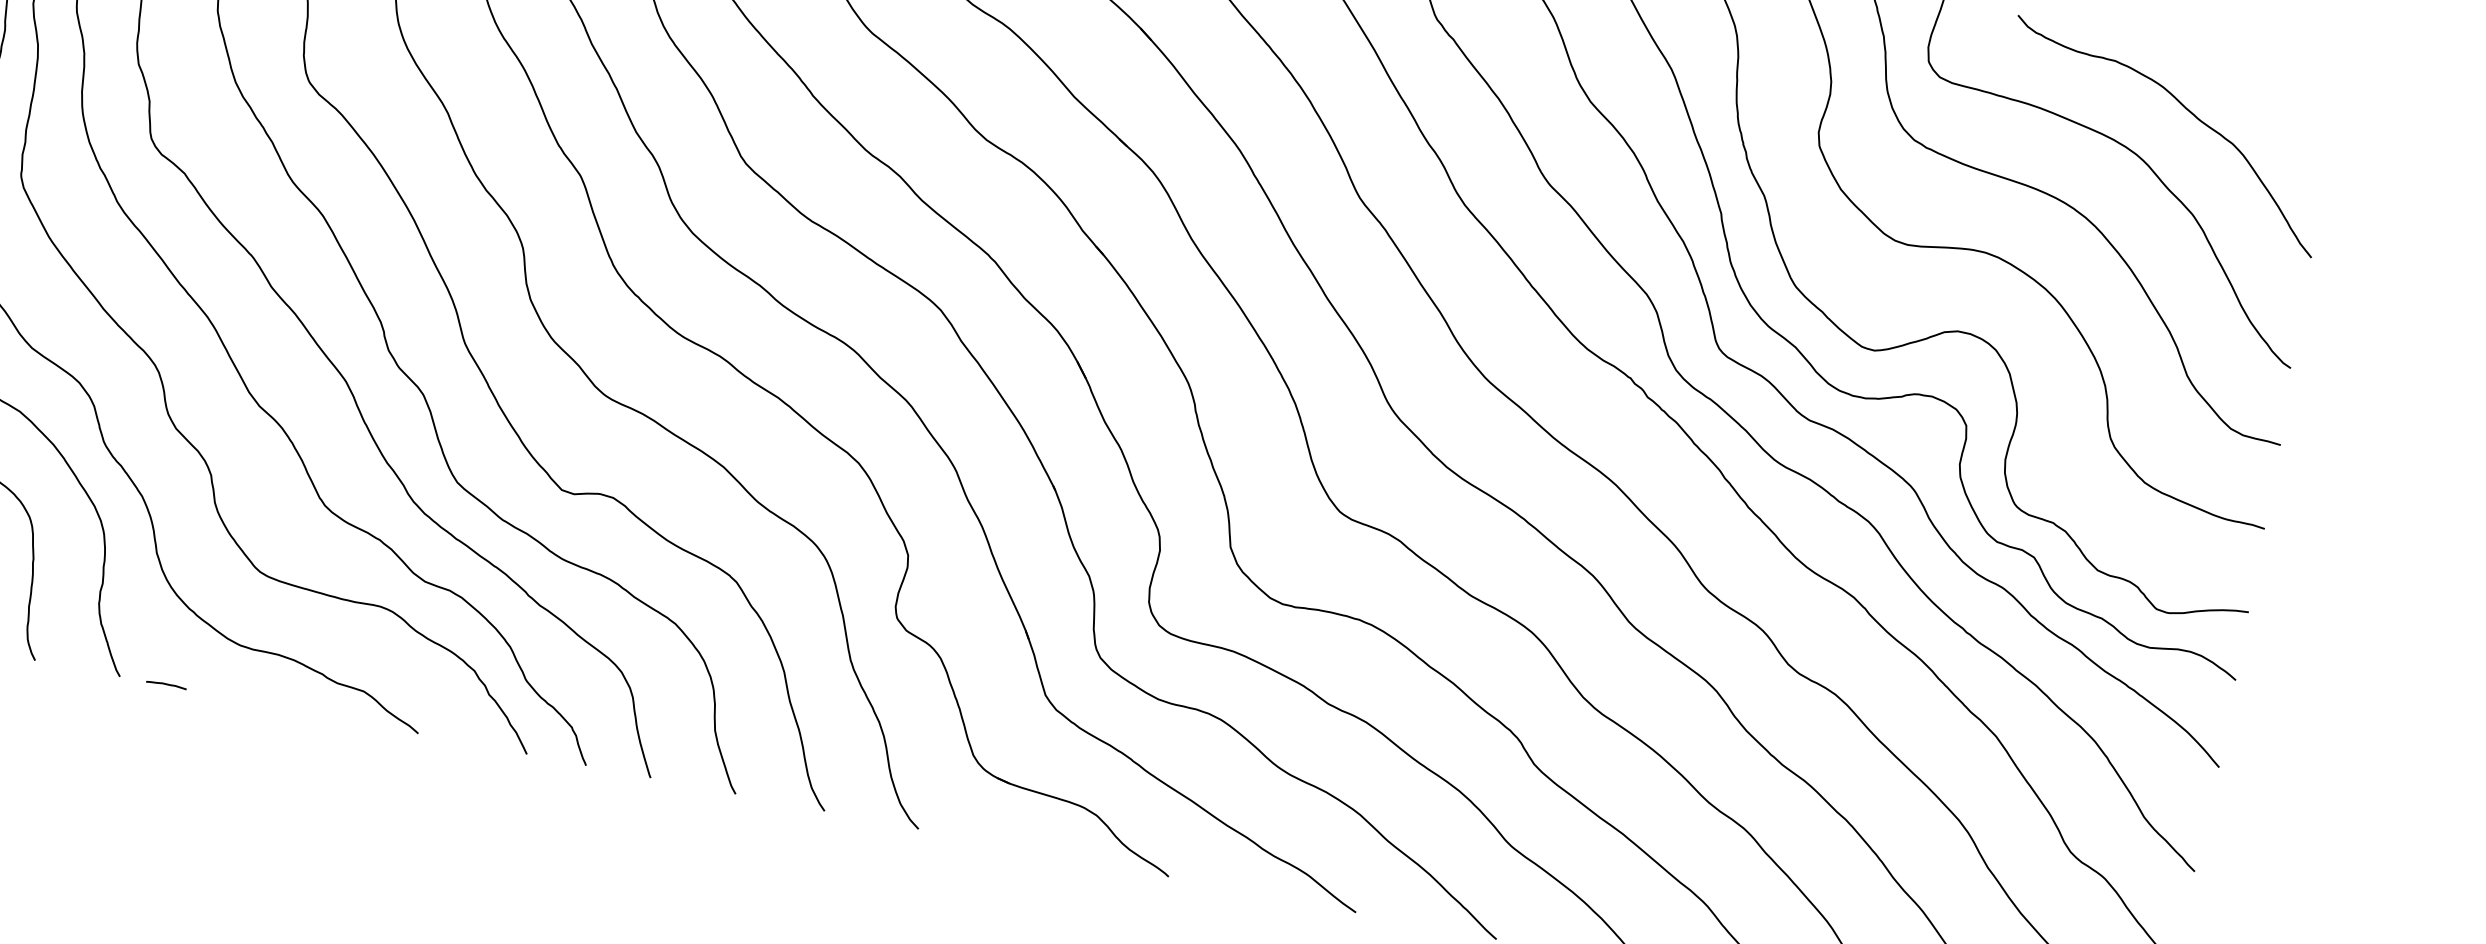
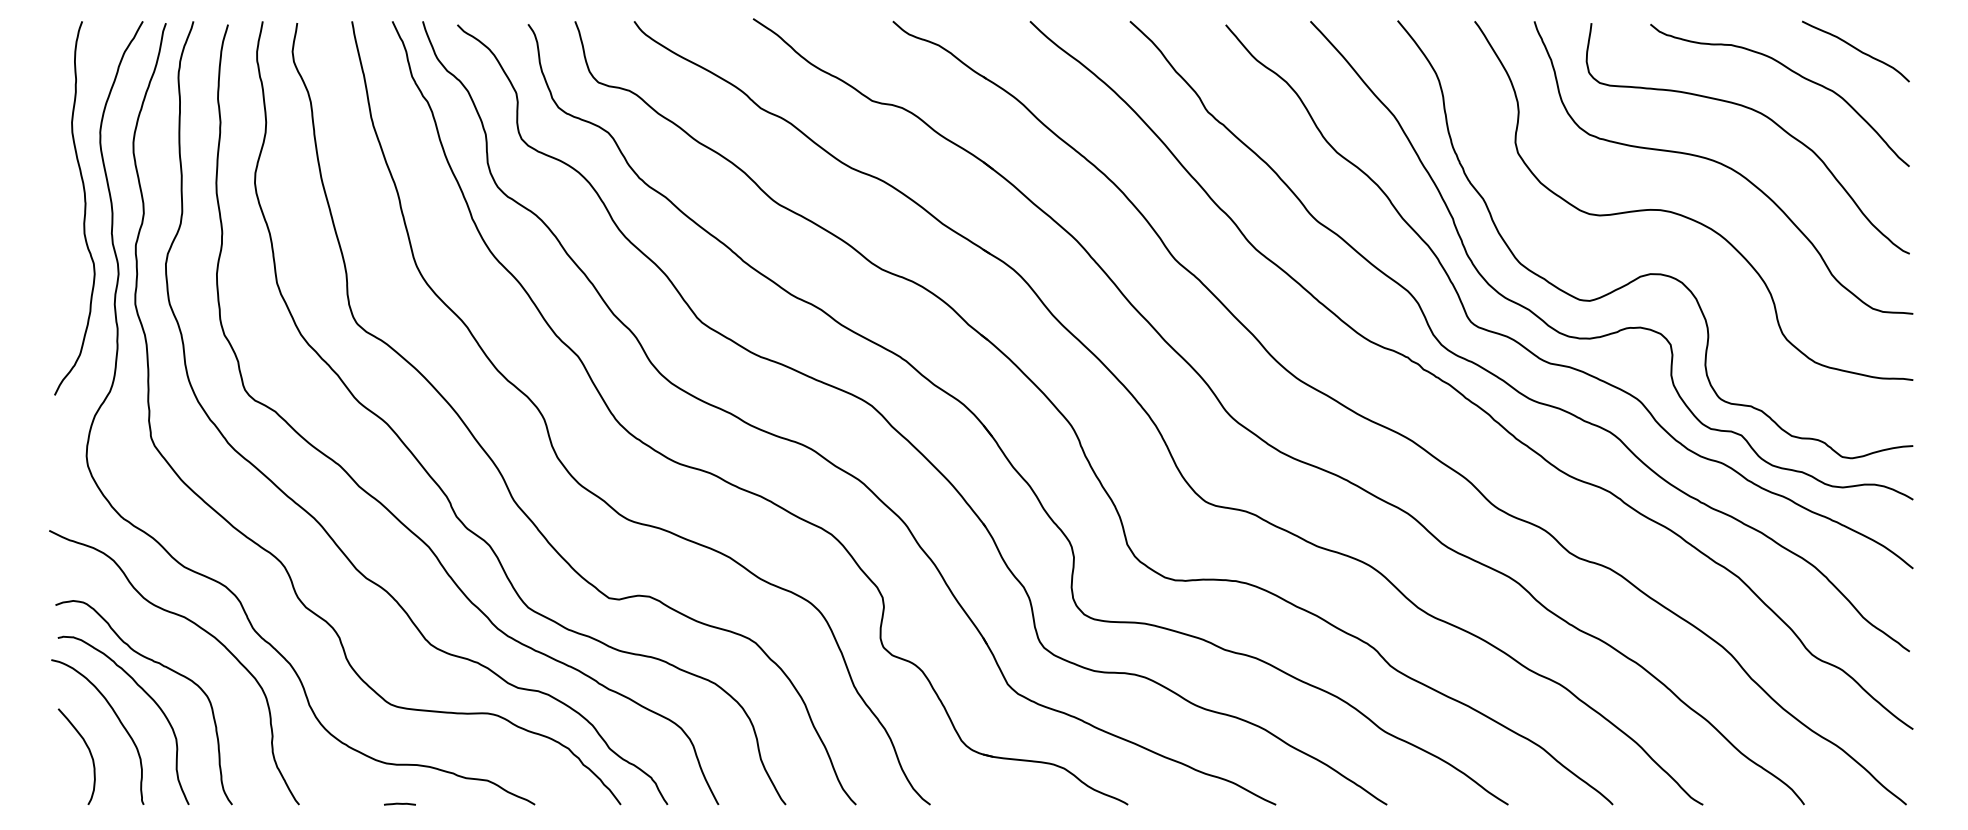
curve: (2271, 96) -> (1855, 49), added
line: (166, 683) -> (399, 803), moved

